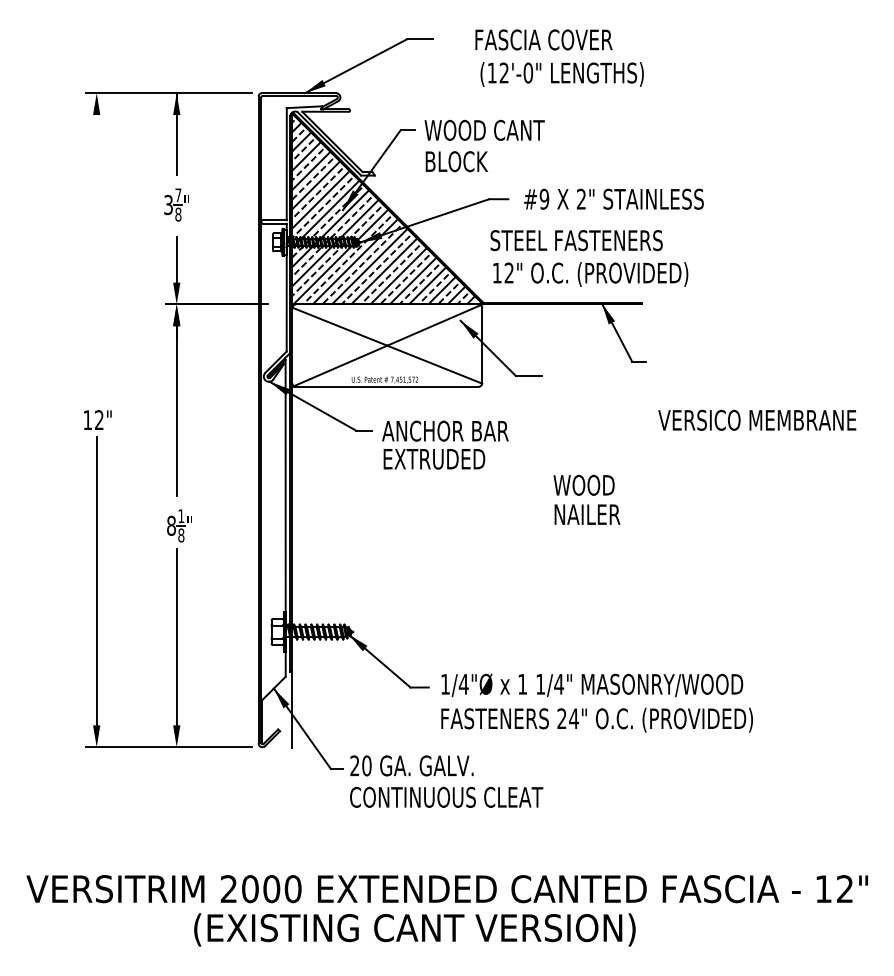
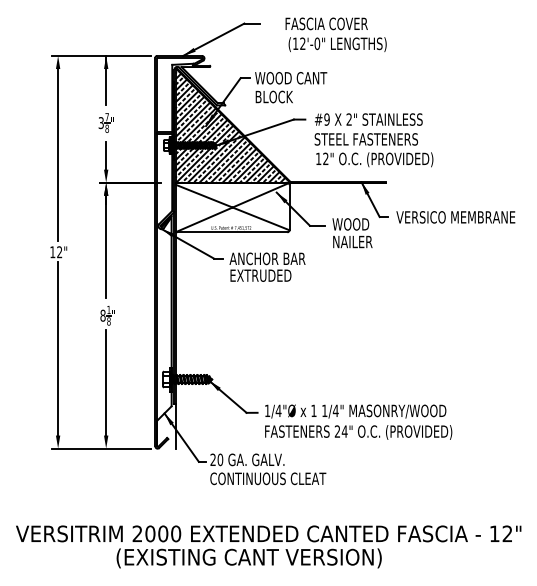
line: (97, 259) -> (58, 155), added
text: (588, 259) -> (373, 150), moved
text: (756, 420) -> (455, 217), moved
text: (586, 500) -> (352, 233), moved

